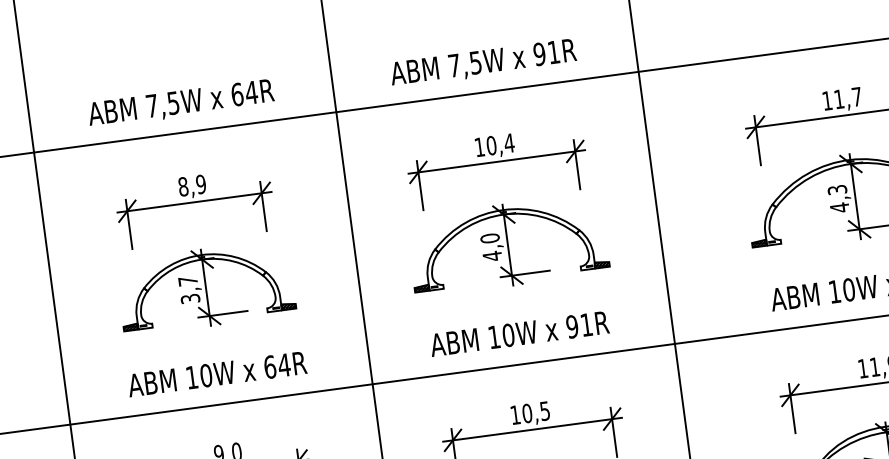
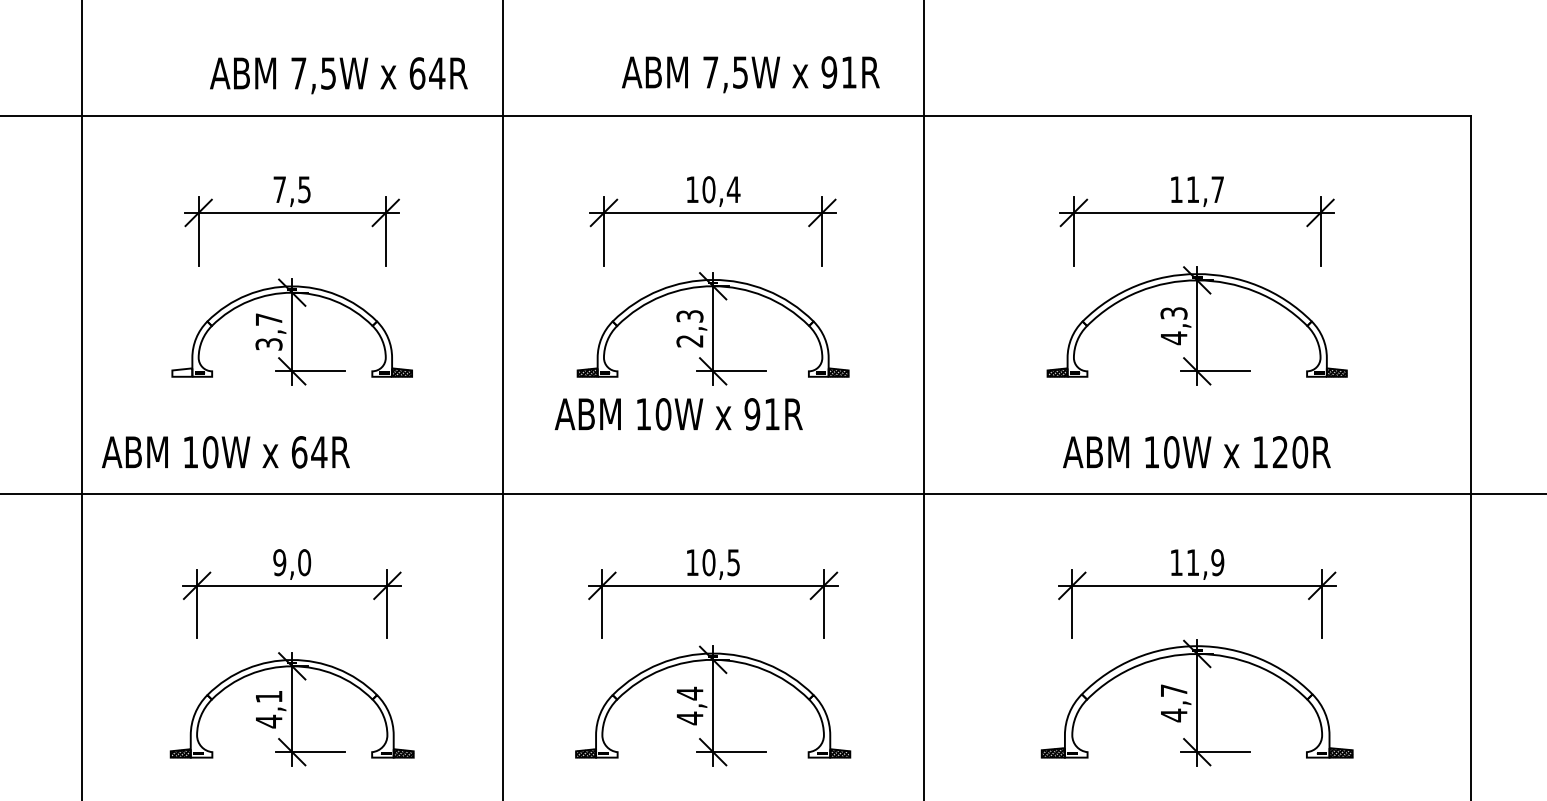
text: (483, 63) -> (750, 74), moved
text: (180, 103) -> (338, 75), moved
text: (191, 185) -> (291, 189), 8,9 -> 7,5
text: (490, 247) -> (689, 328), 4,0 -> 2,3
hatch: (131, 327) -> (182, 372), removed
text: (519, 334) -> (678, 414), moved
text: (216, 374) -> (225, 452), moved

